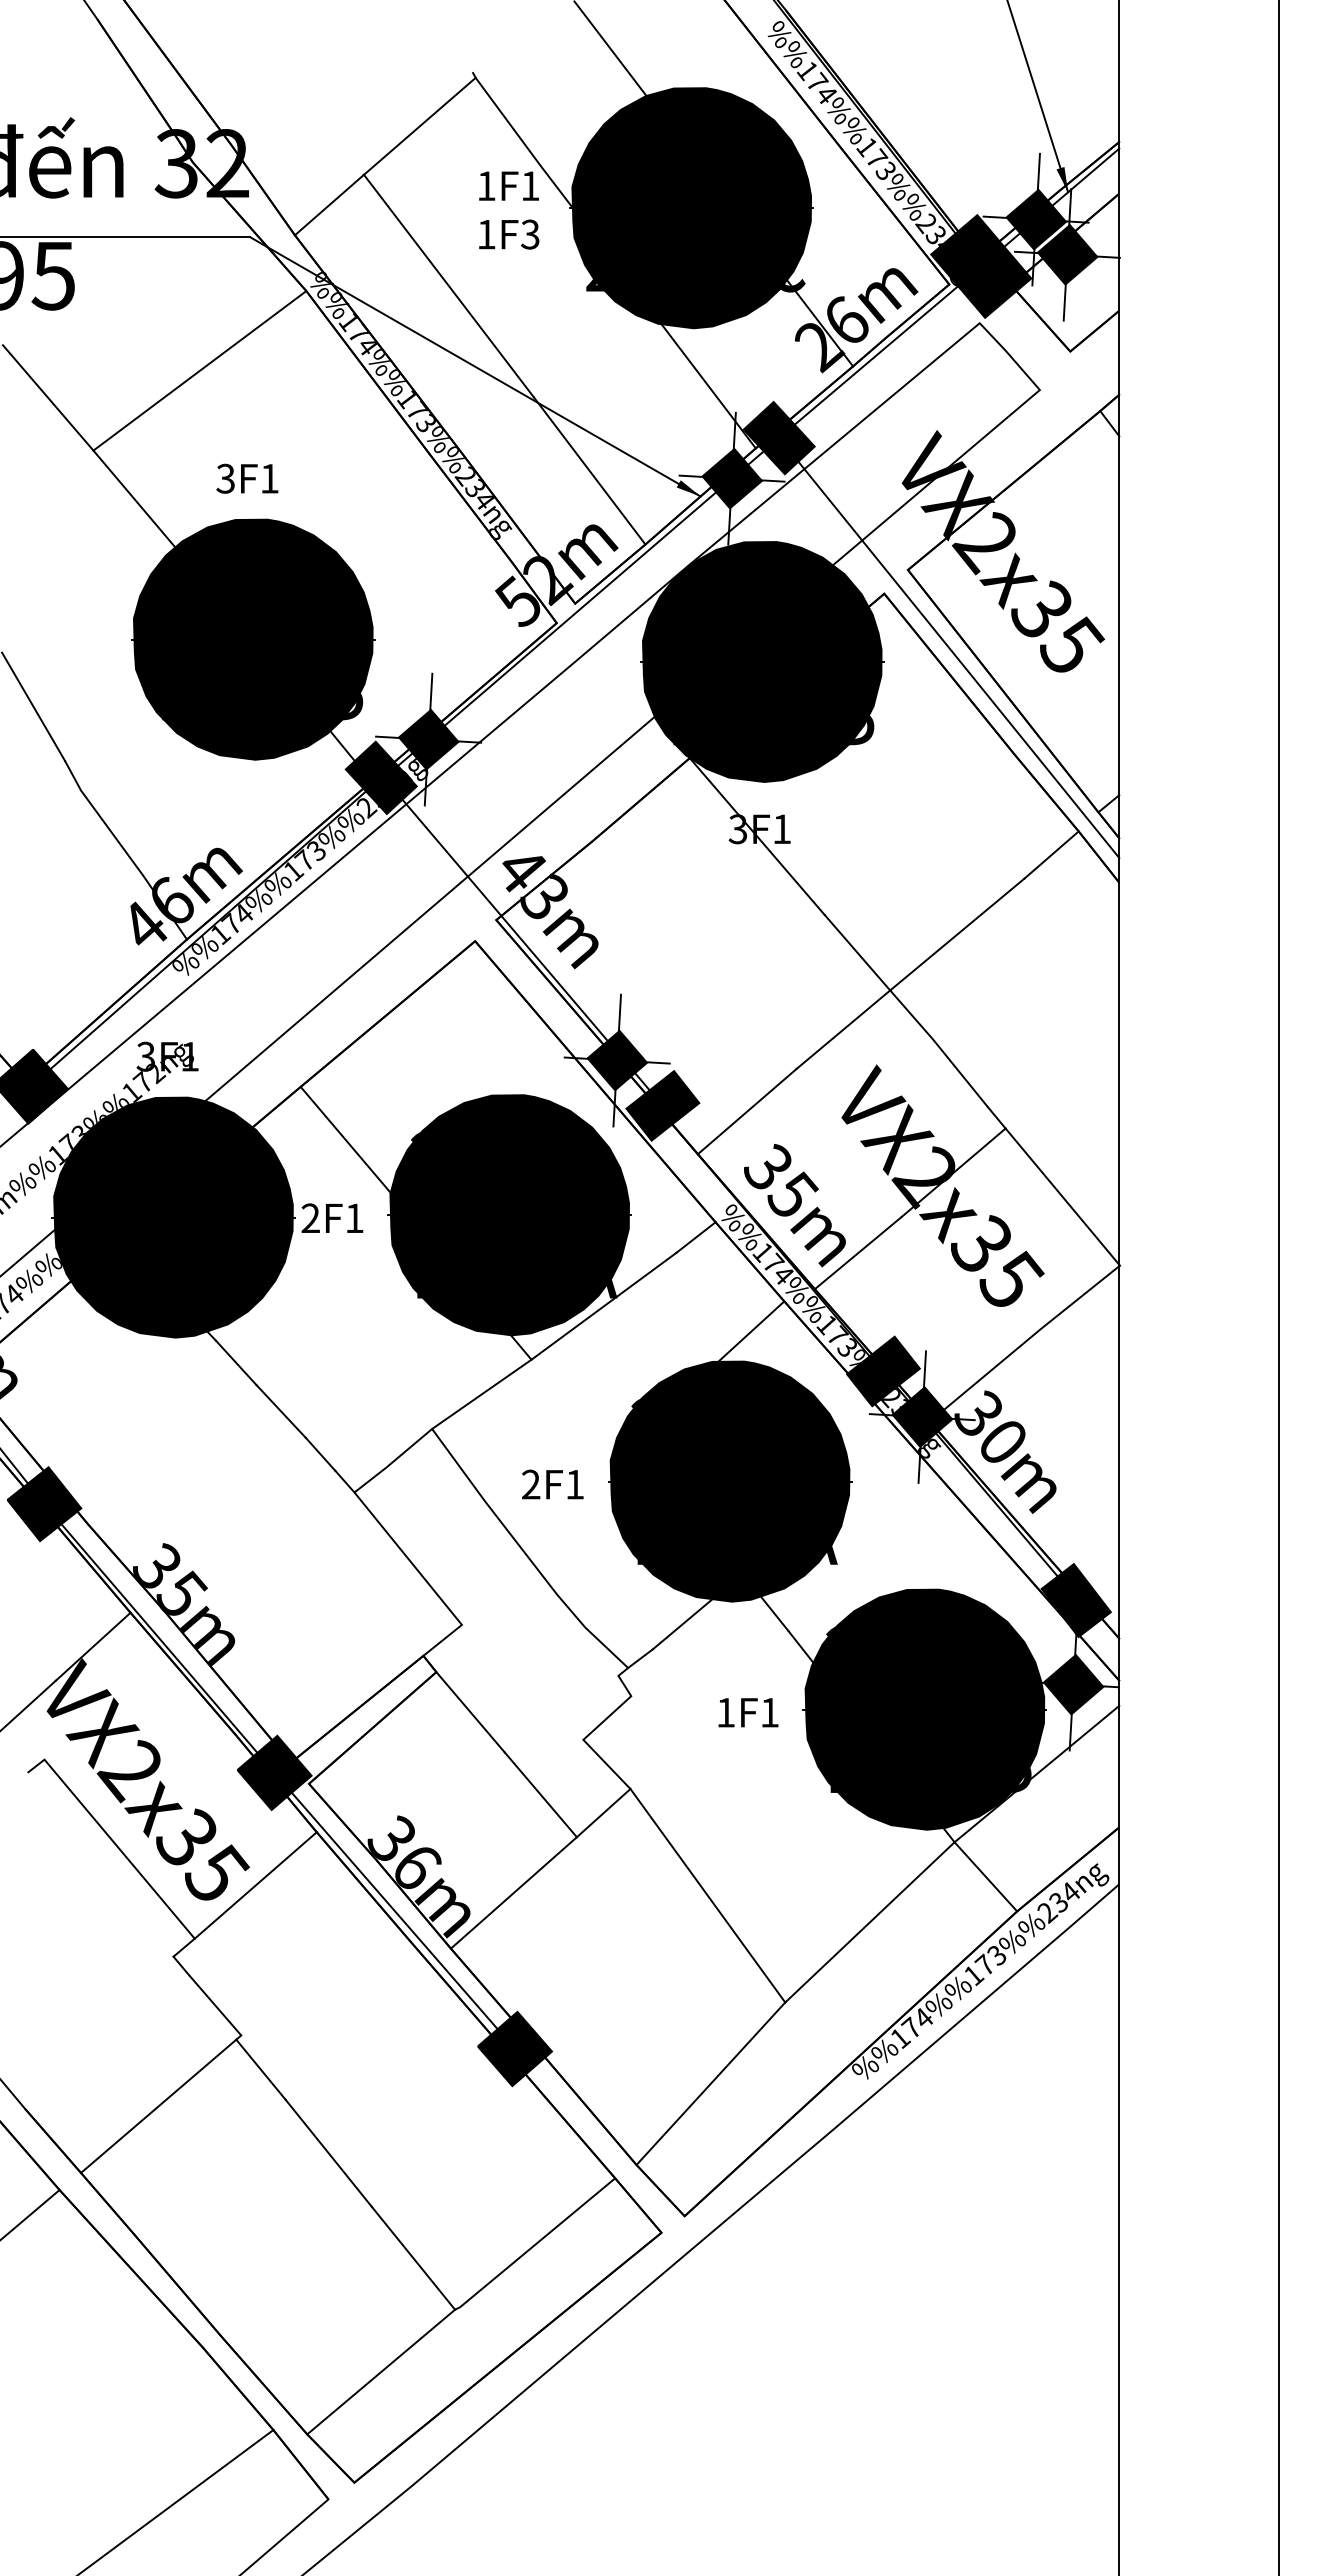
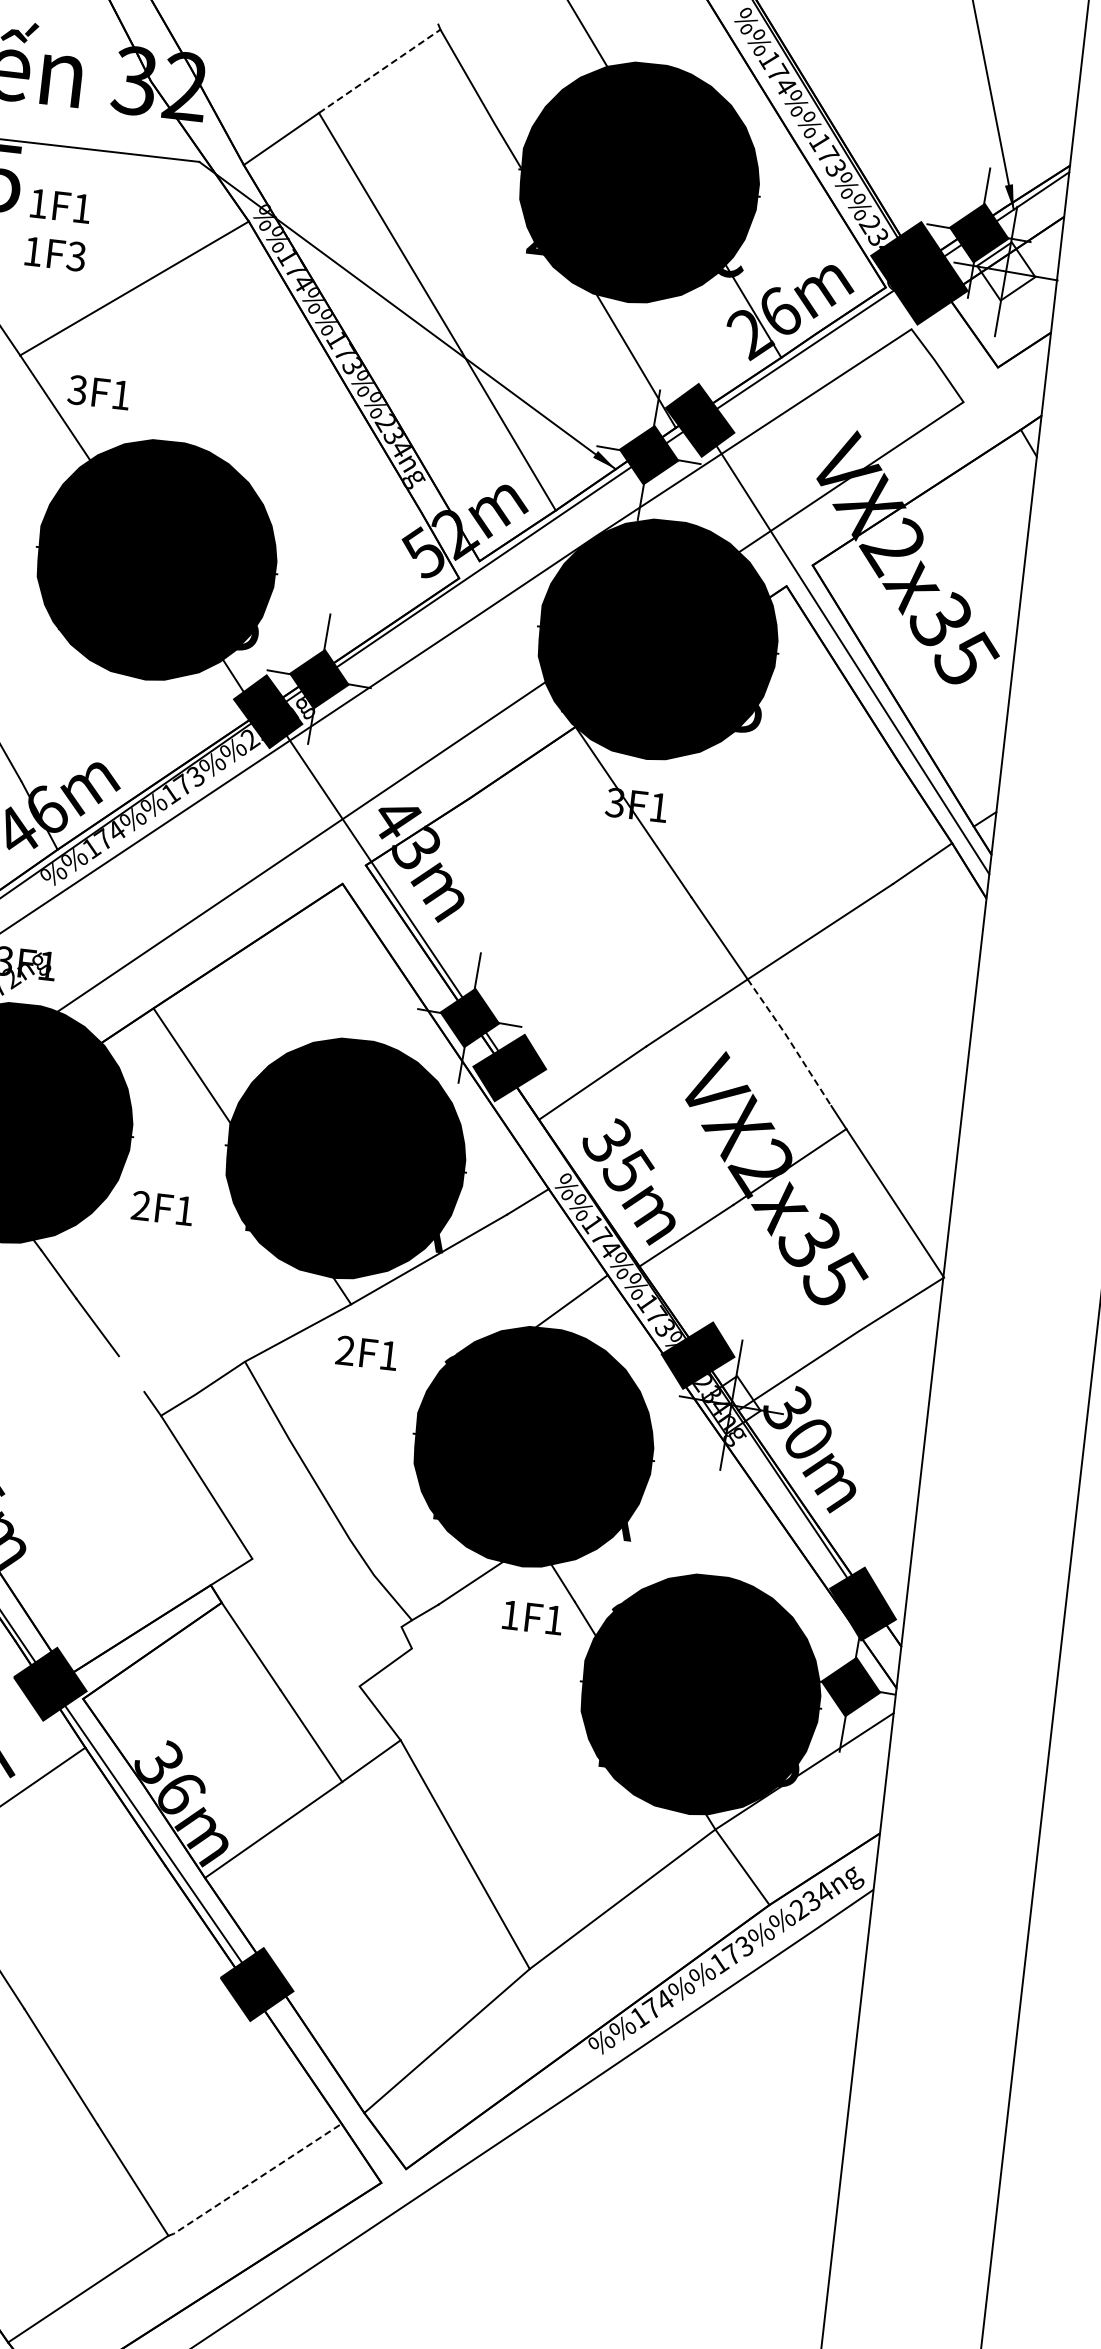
line: (419, 126) -> (379, 71), solid -> dashed
text: (509, 210) -> (58, 230), moved
fill: (1067, 254) -> (1006, 271), removed
text: (247, 478) -> (99, 392), moved
line: (939, 1047) -> (790, 1041), solid -> dashed
text: (415, 1136) -> (261, 1070), 28.1B -> 19.9B
text: (332, 1217) -> (162, 1207), moved
fill: (922, 1416) -> (731, 1404), removed
line: (320, 1453) -> (131, 1373), removed
text: (552, 1484) -> (366, 1353), moved
text: (748, 1712) -> (532, 1617), moved
line: (535, 2244) -> (255, 2180), solid -> dashed

